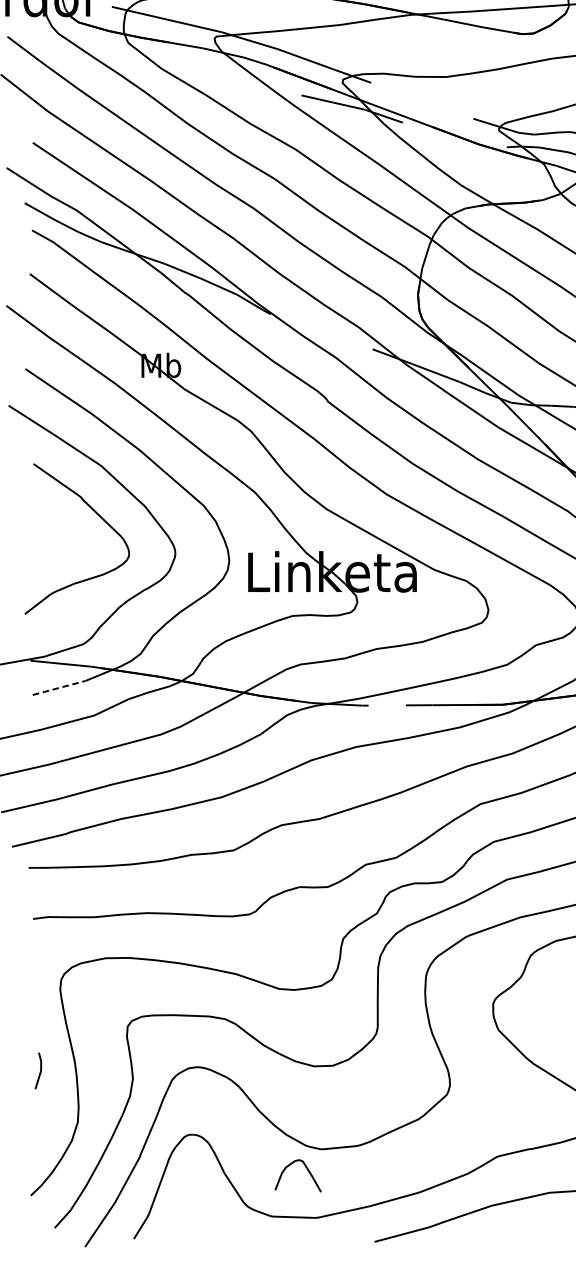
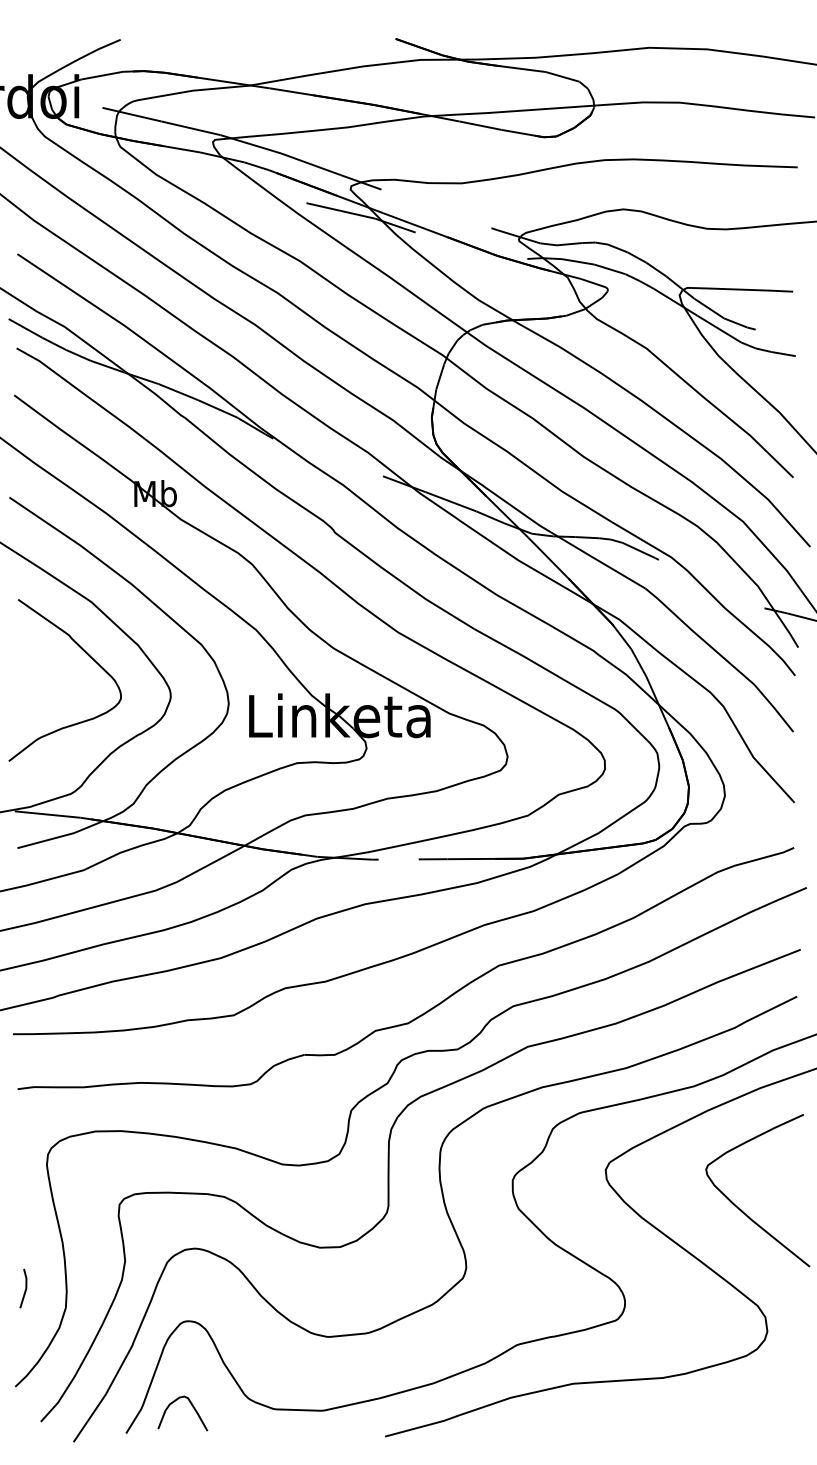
line: (59, 687) -> (46, 840), dashed -> solid
line: (40, 1070) -> (25, 1288), moved
curve: (307, 1170) -> (192, 1407), moved

